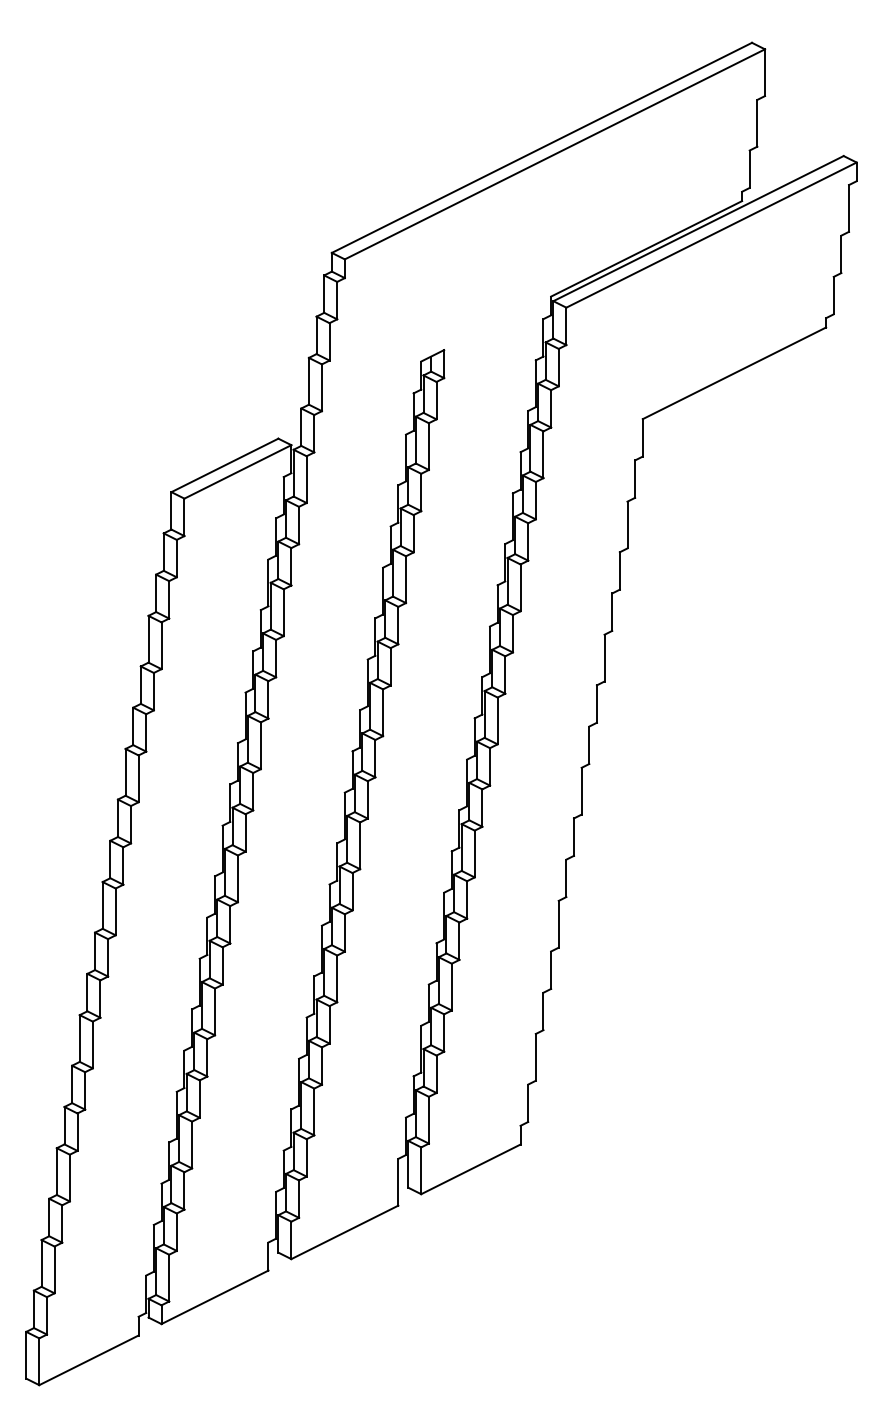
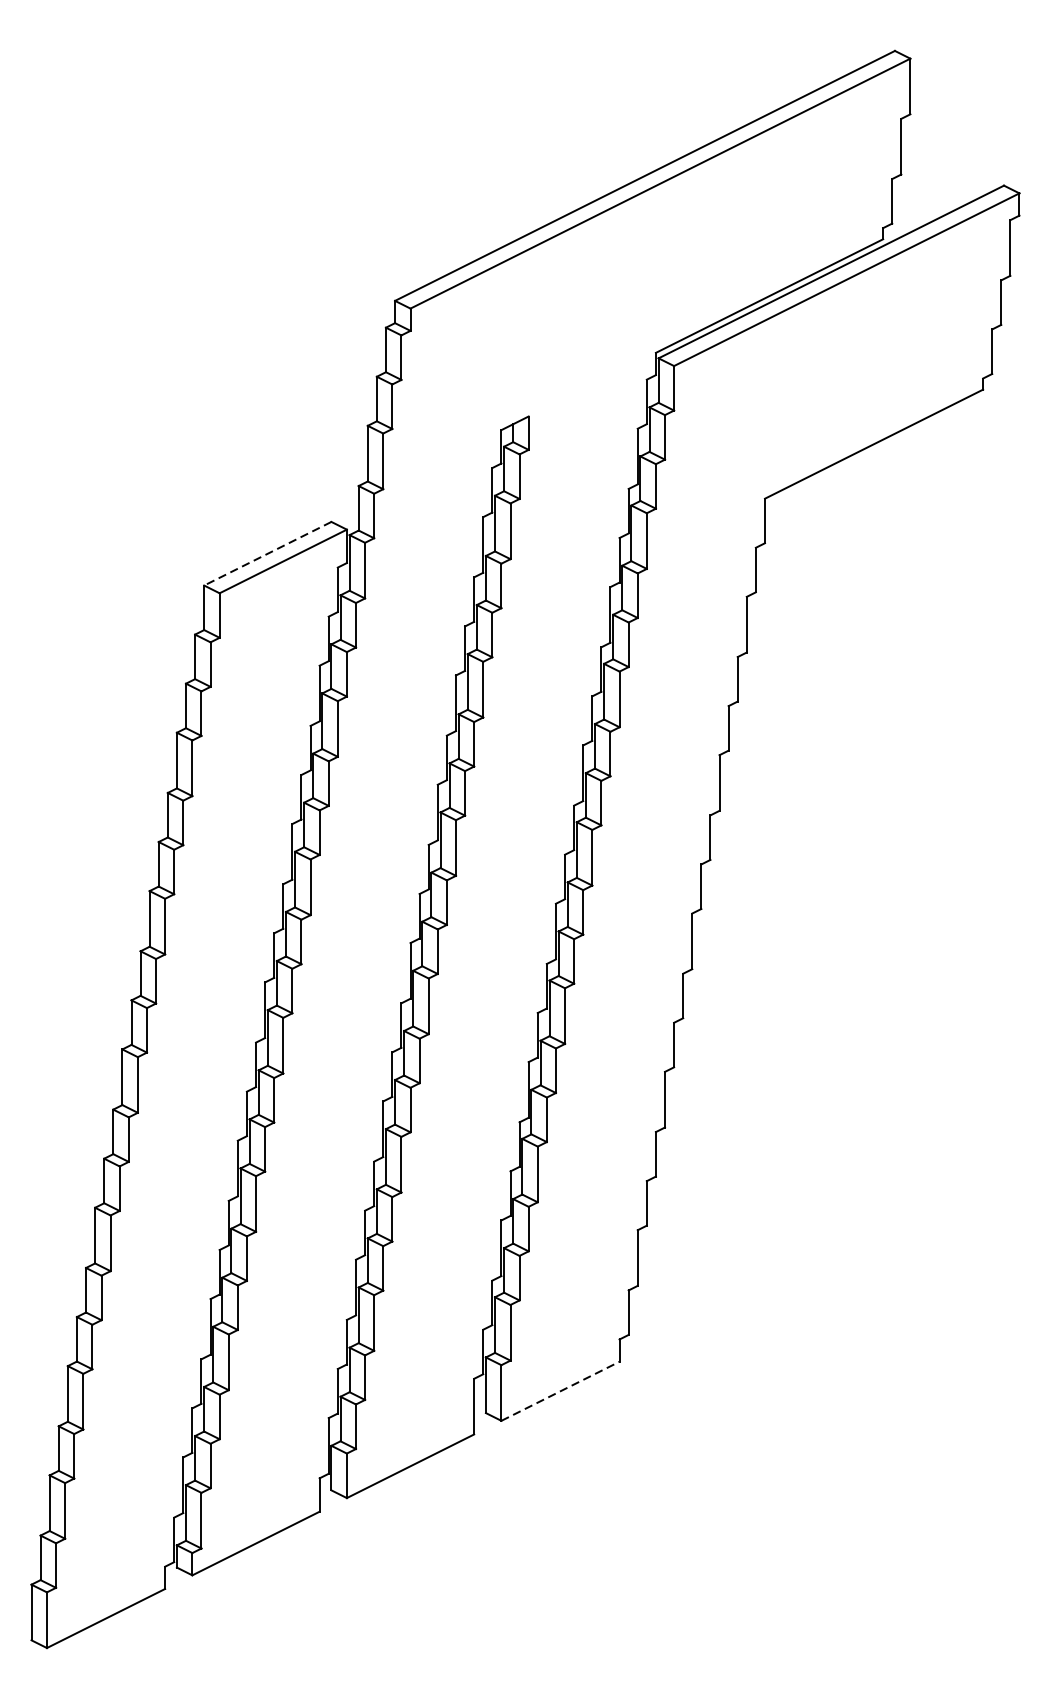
line: (224, 465) -> (267, 553), solid -> dashed
line: (470, 1169) -> (560, 1391), solid -> dashed

